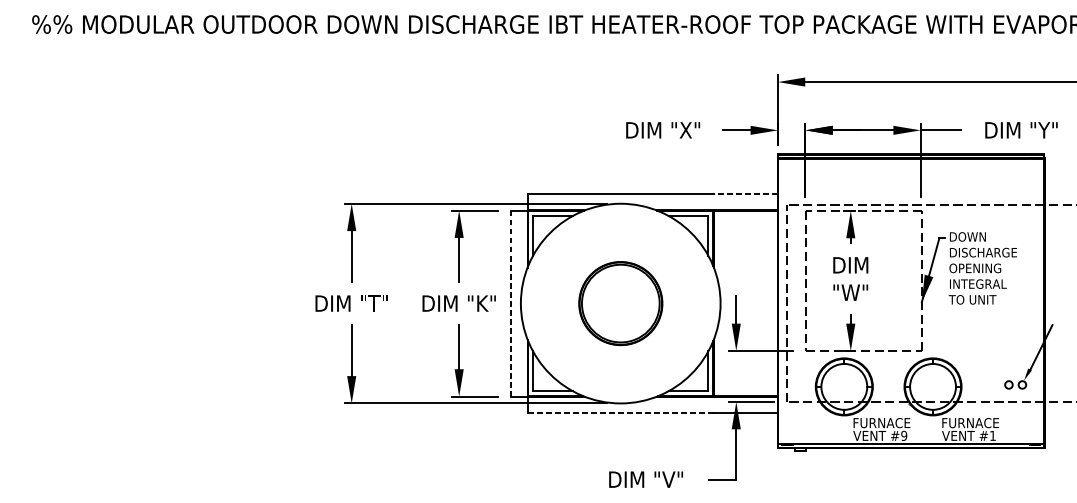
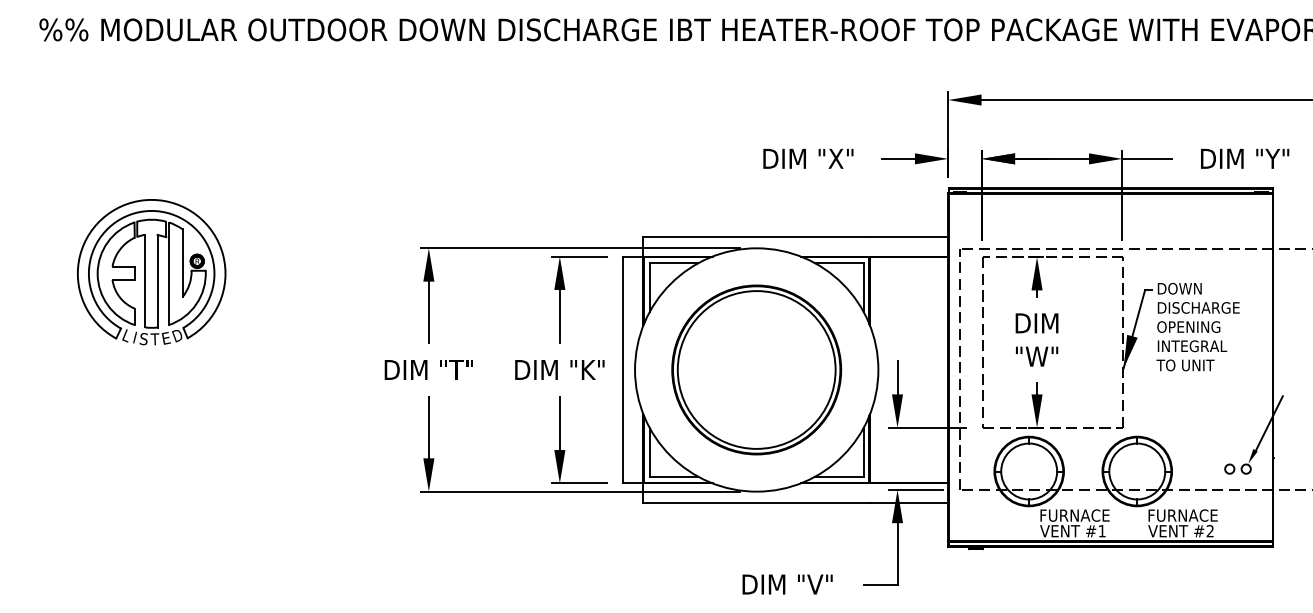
line: (745, 194) -> (908, 236), dashed -> solid
part: (124, 223) -> (151, 272), added
part: (620, 303) -> (756, 369), size x1.67
line: (511, 304) -> (623, 370), dashed -> solid
line: (621, 413) -> (757, 503), dashed -> solid
text: (903, 436) -> (1101, 531), #9 -> #1
text: (992, 436) -> (1209, 531), #1 -> #2

